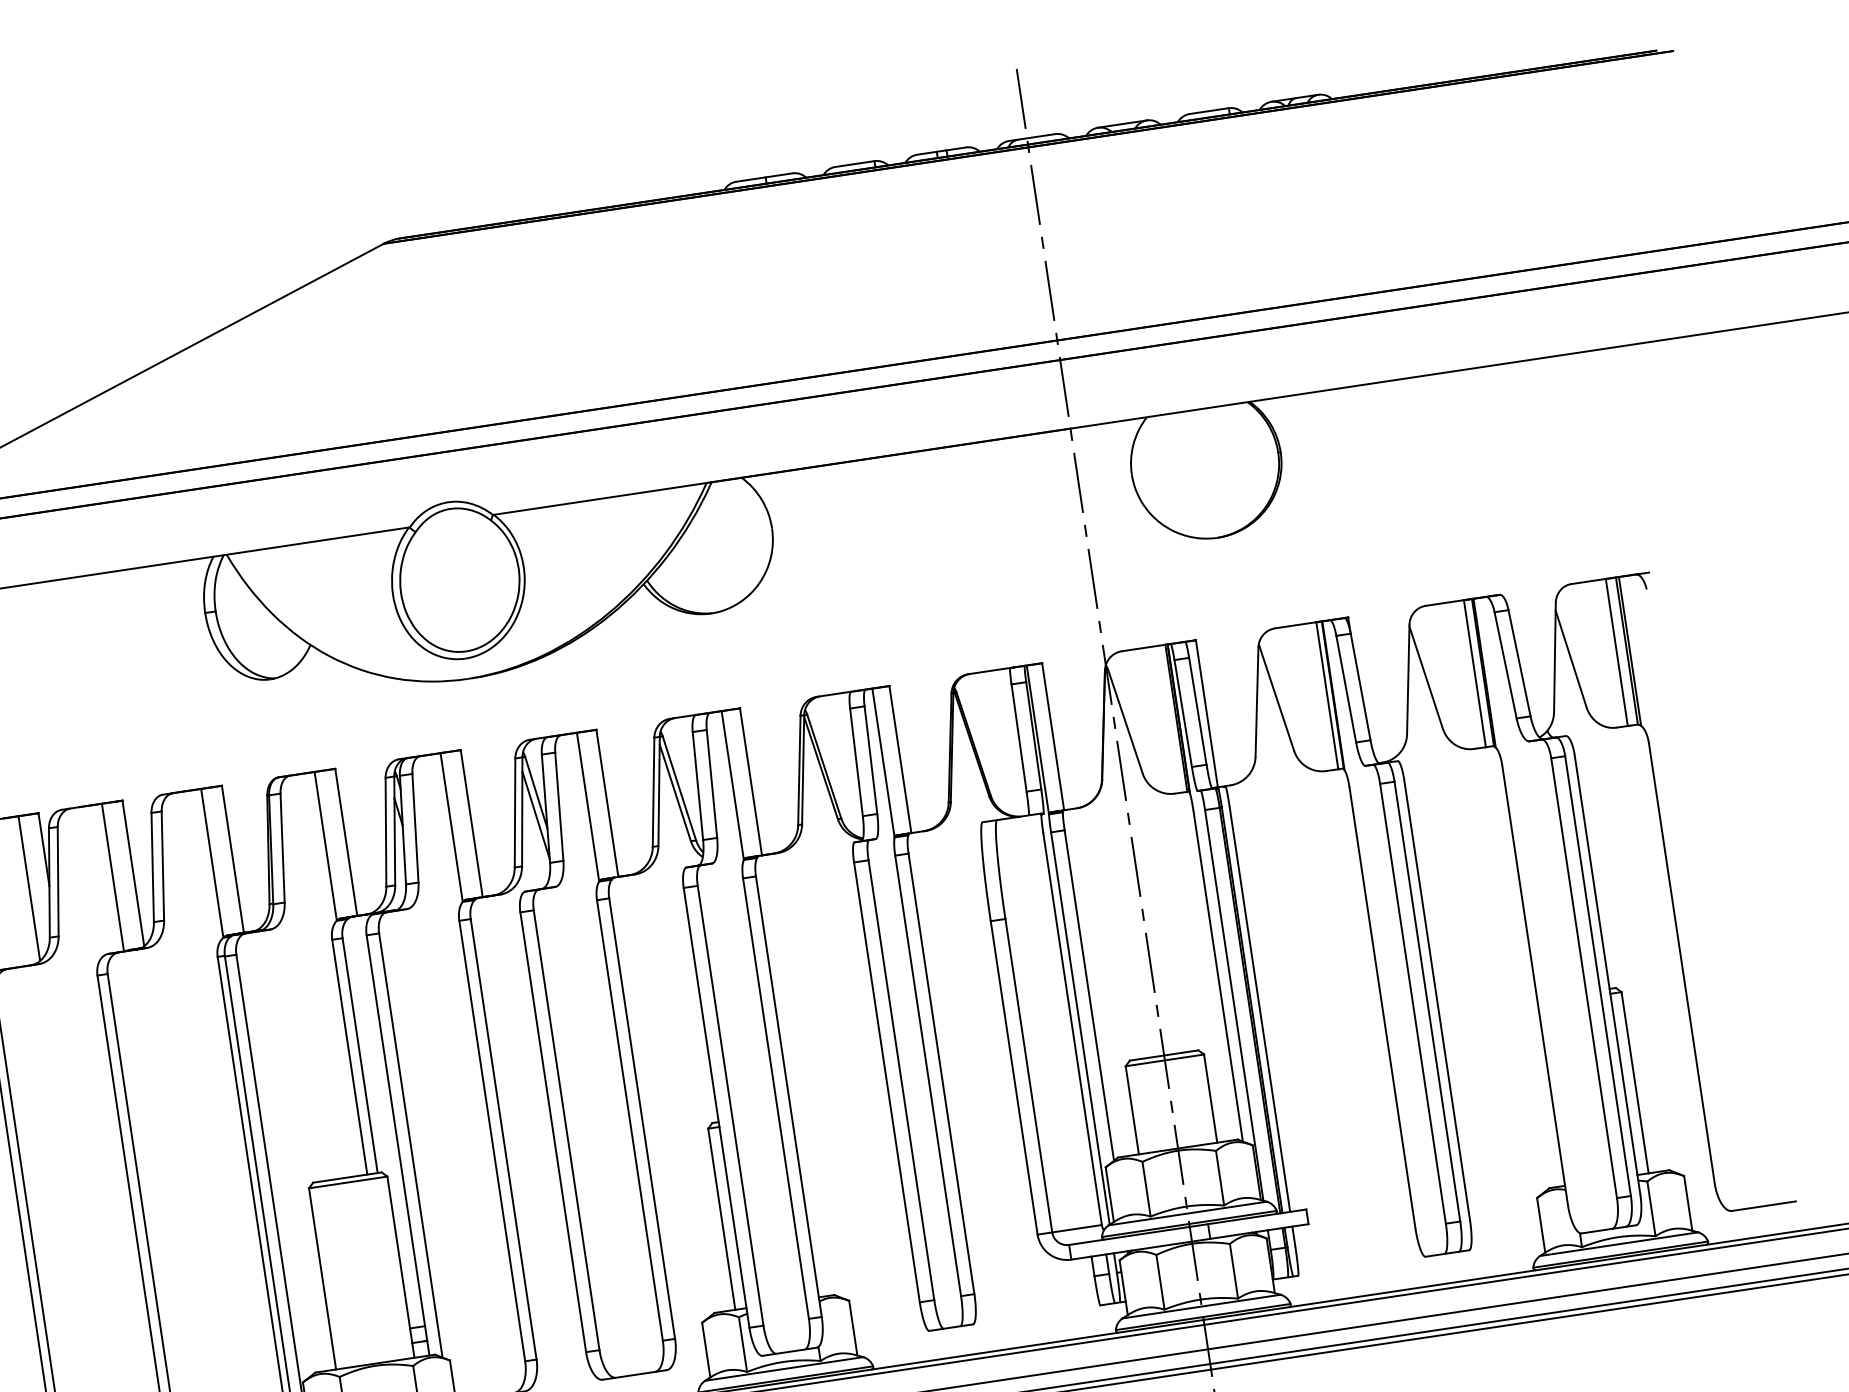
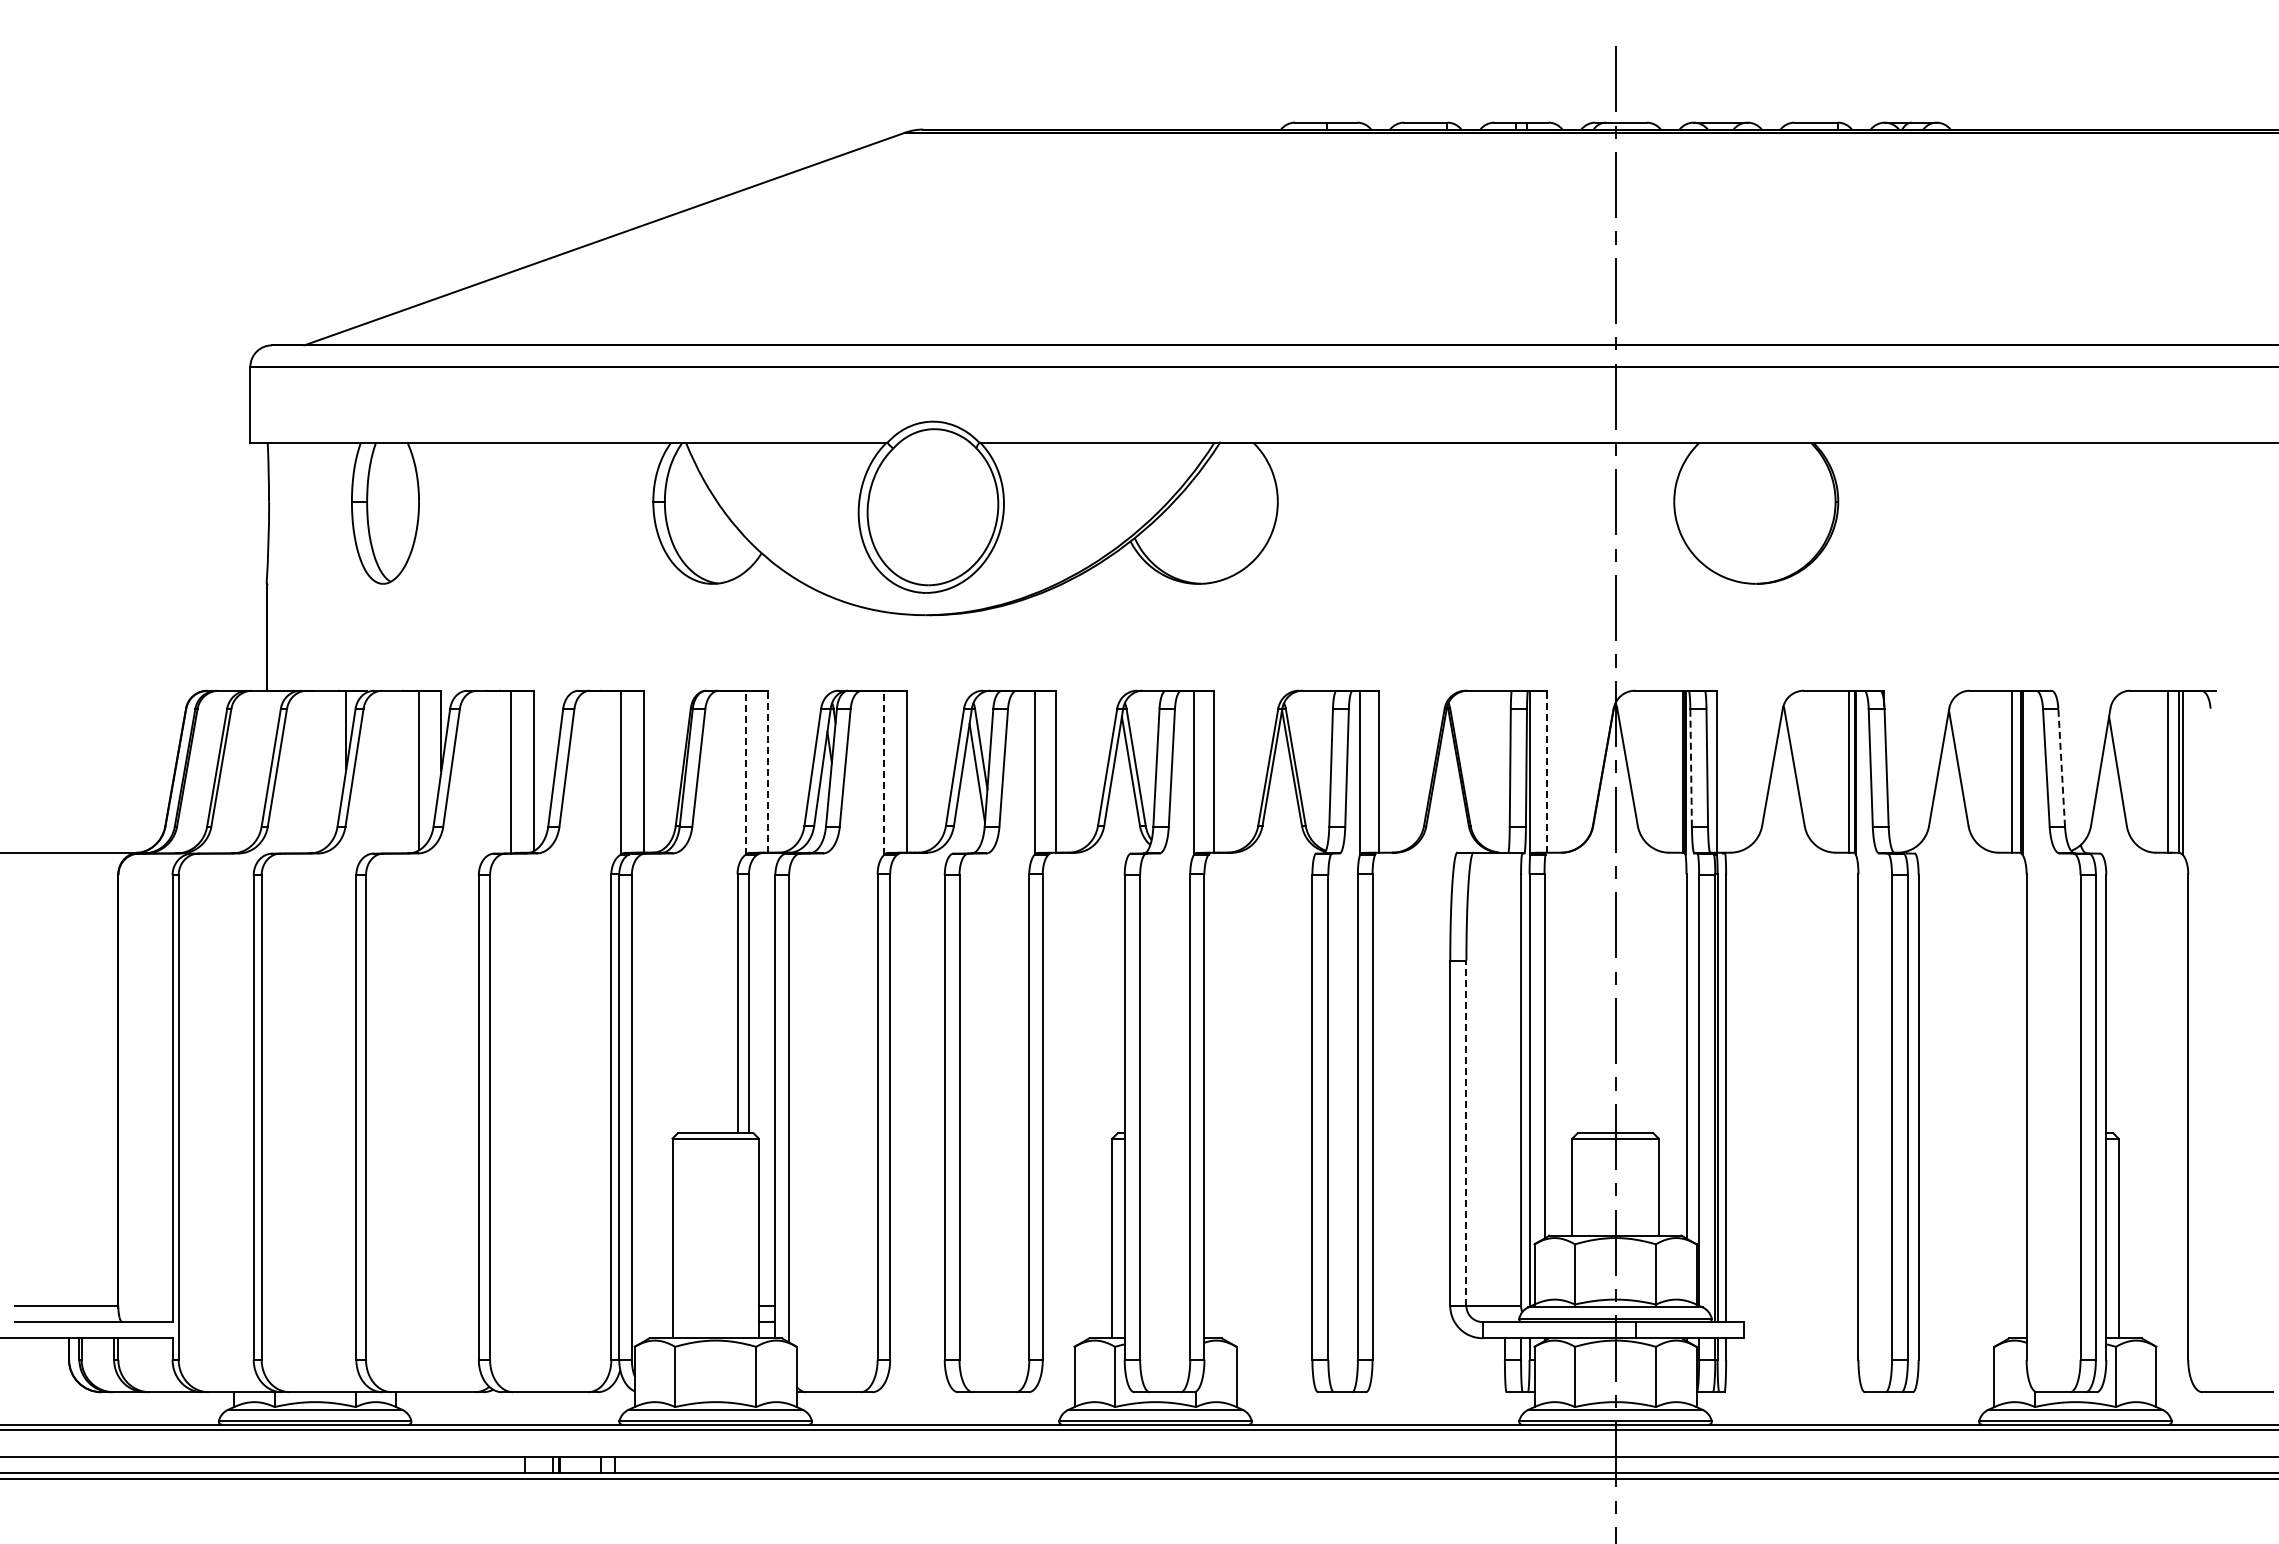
line: (1519, 663) -> (2061, 767), solid -> dashed
line: (1183, 713) -> (1691, 767), solid -> dashed
line: (1053, 736) -> (1547, 771), solid -> dashed
line: (451, 827) -> (884, 772), solid -> dashed
line: (346, 842) -> (768, 771), solid -> dashed
line: (325, 846) -> (745, 772), solid -> dashed
line: (1028, 1076) -> (1466, 1133), solid -> dashed

